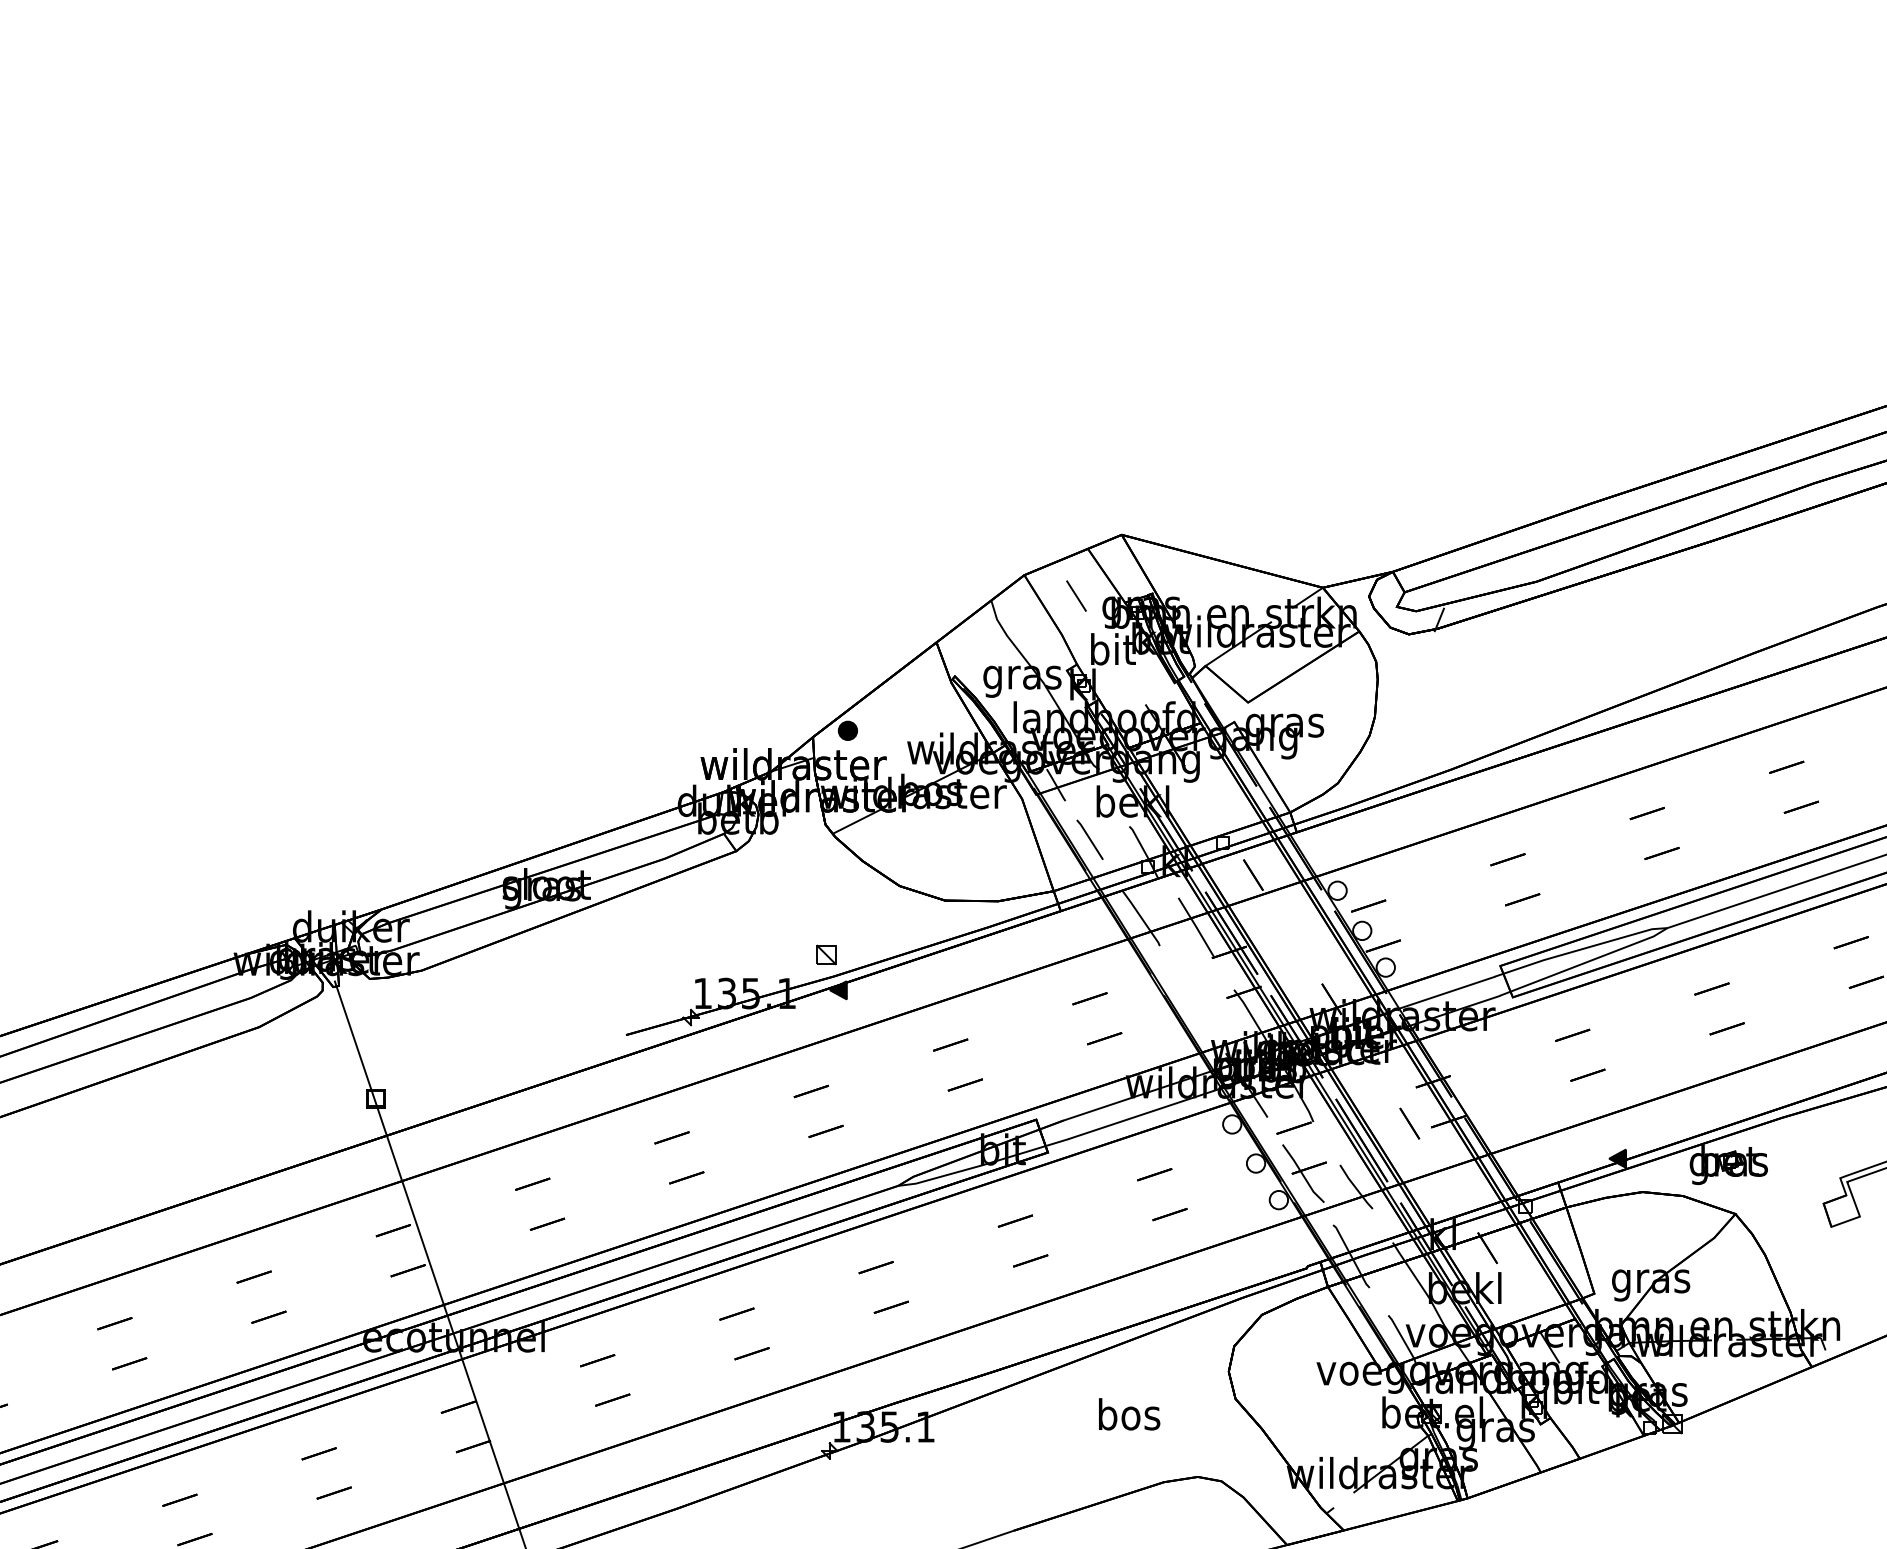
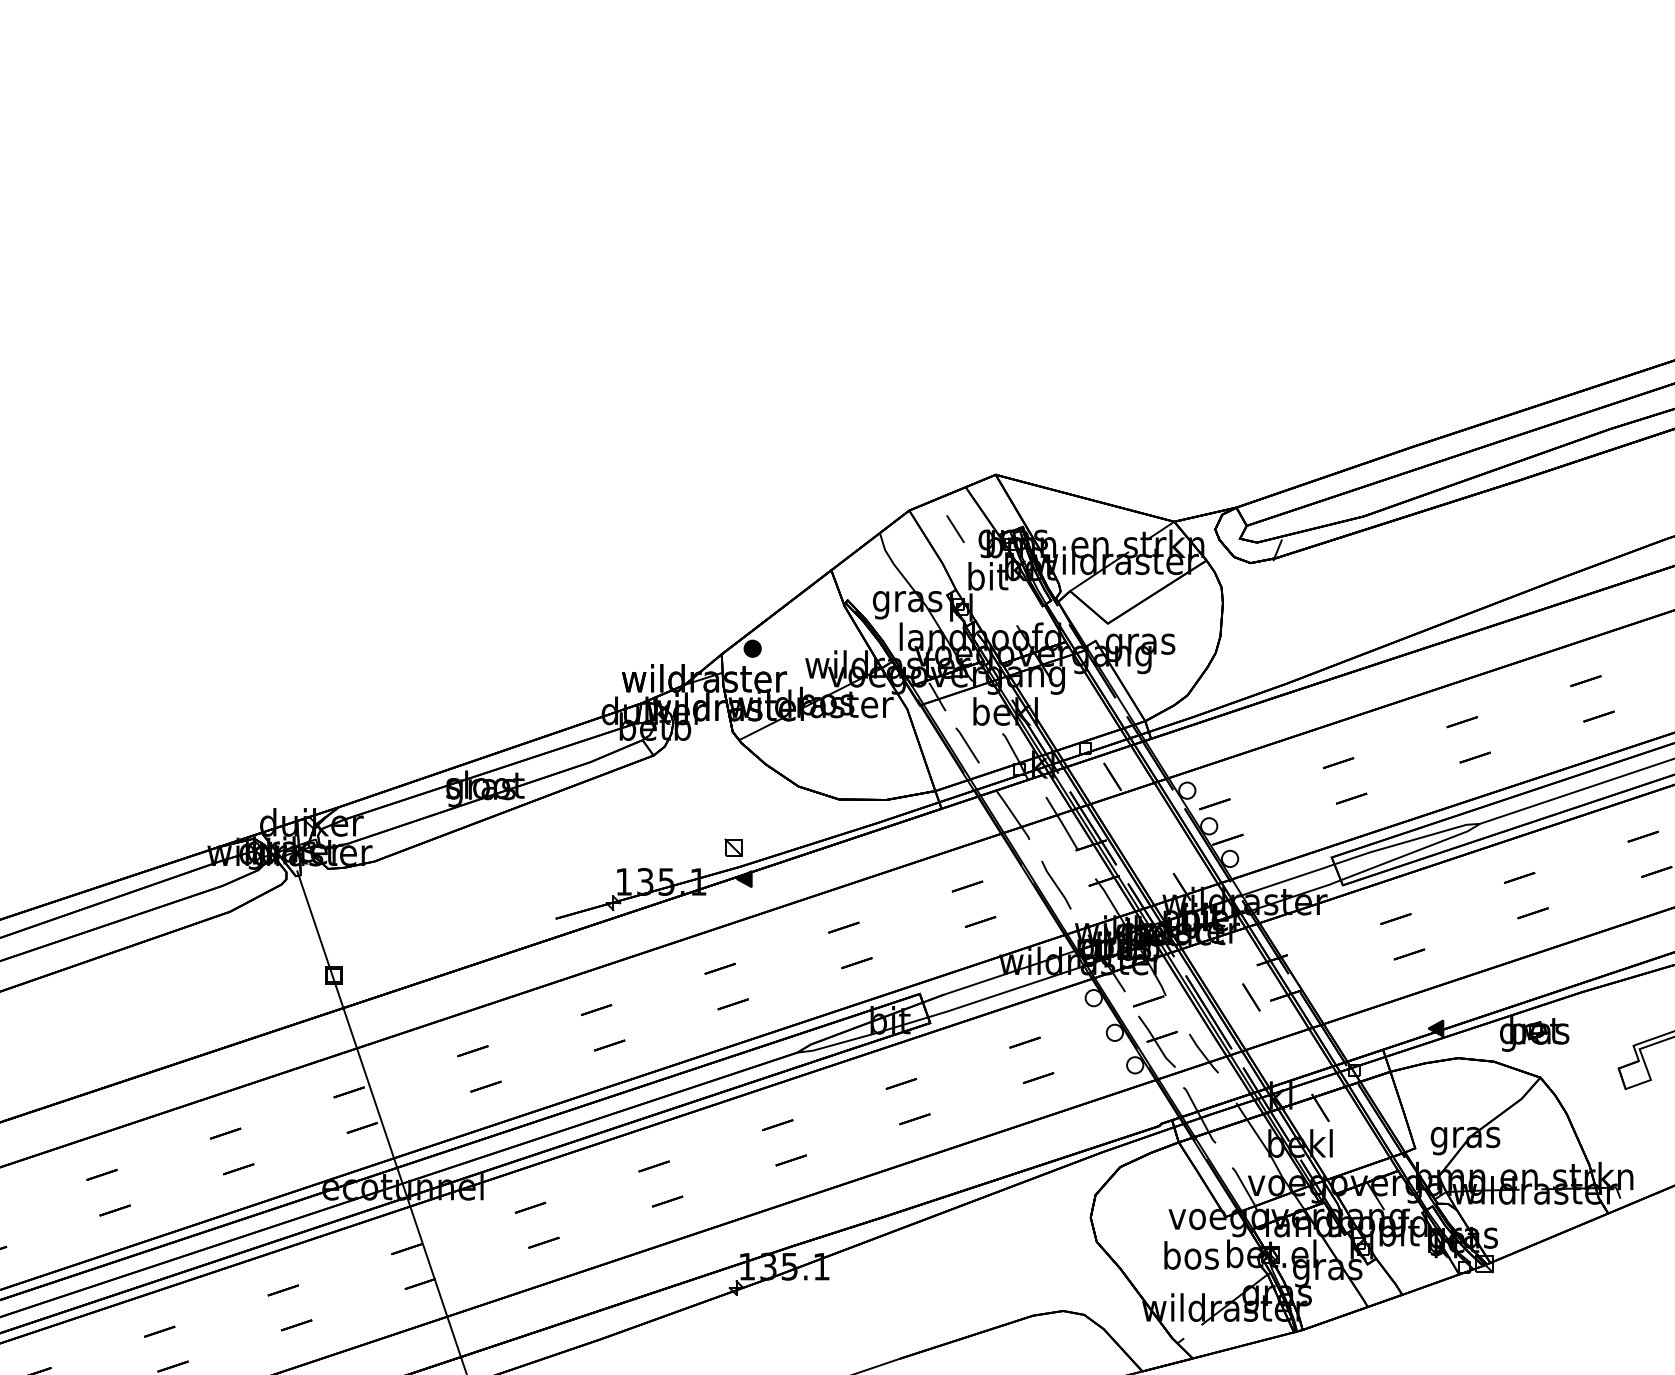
line: (1190, 996) -> (1056, 884), added
text: (1129, 1414) -> (1191, 1255), moved

